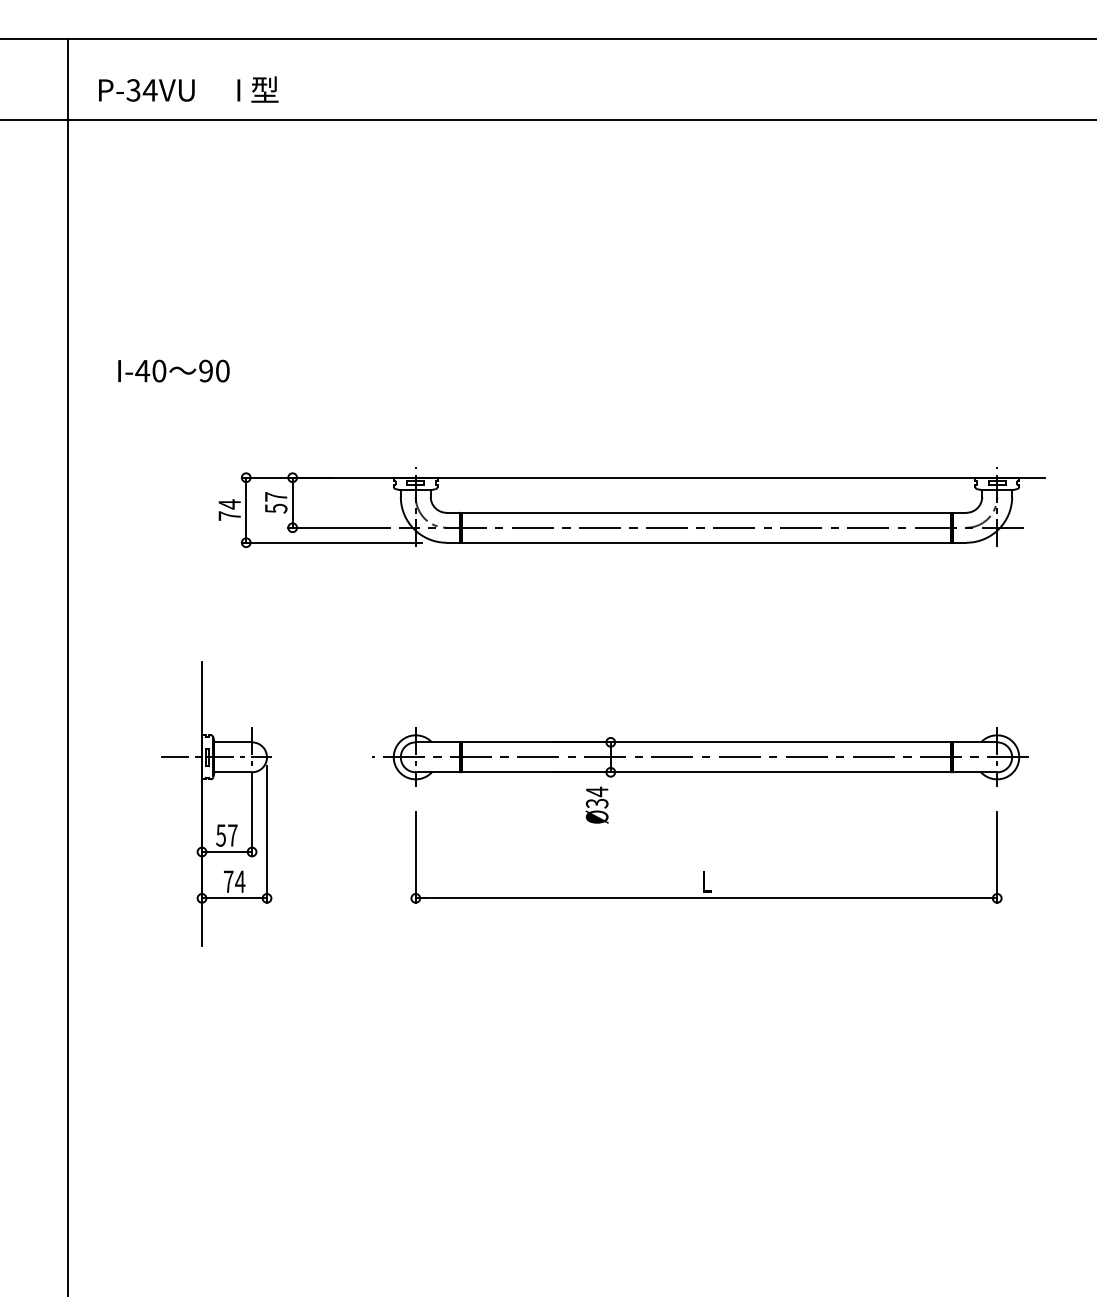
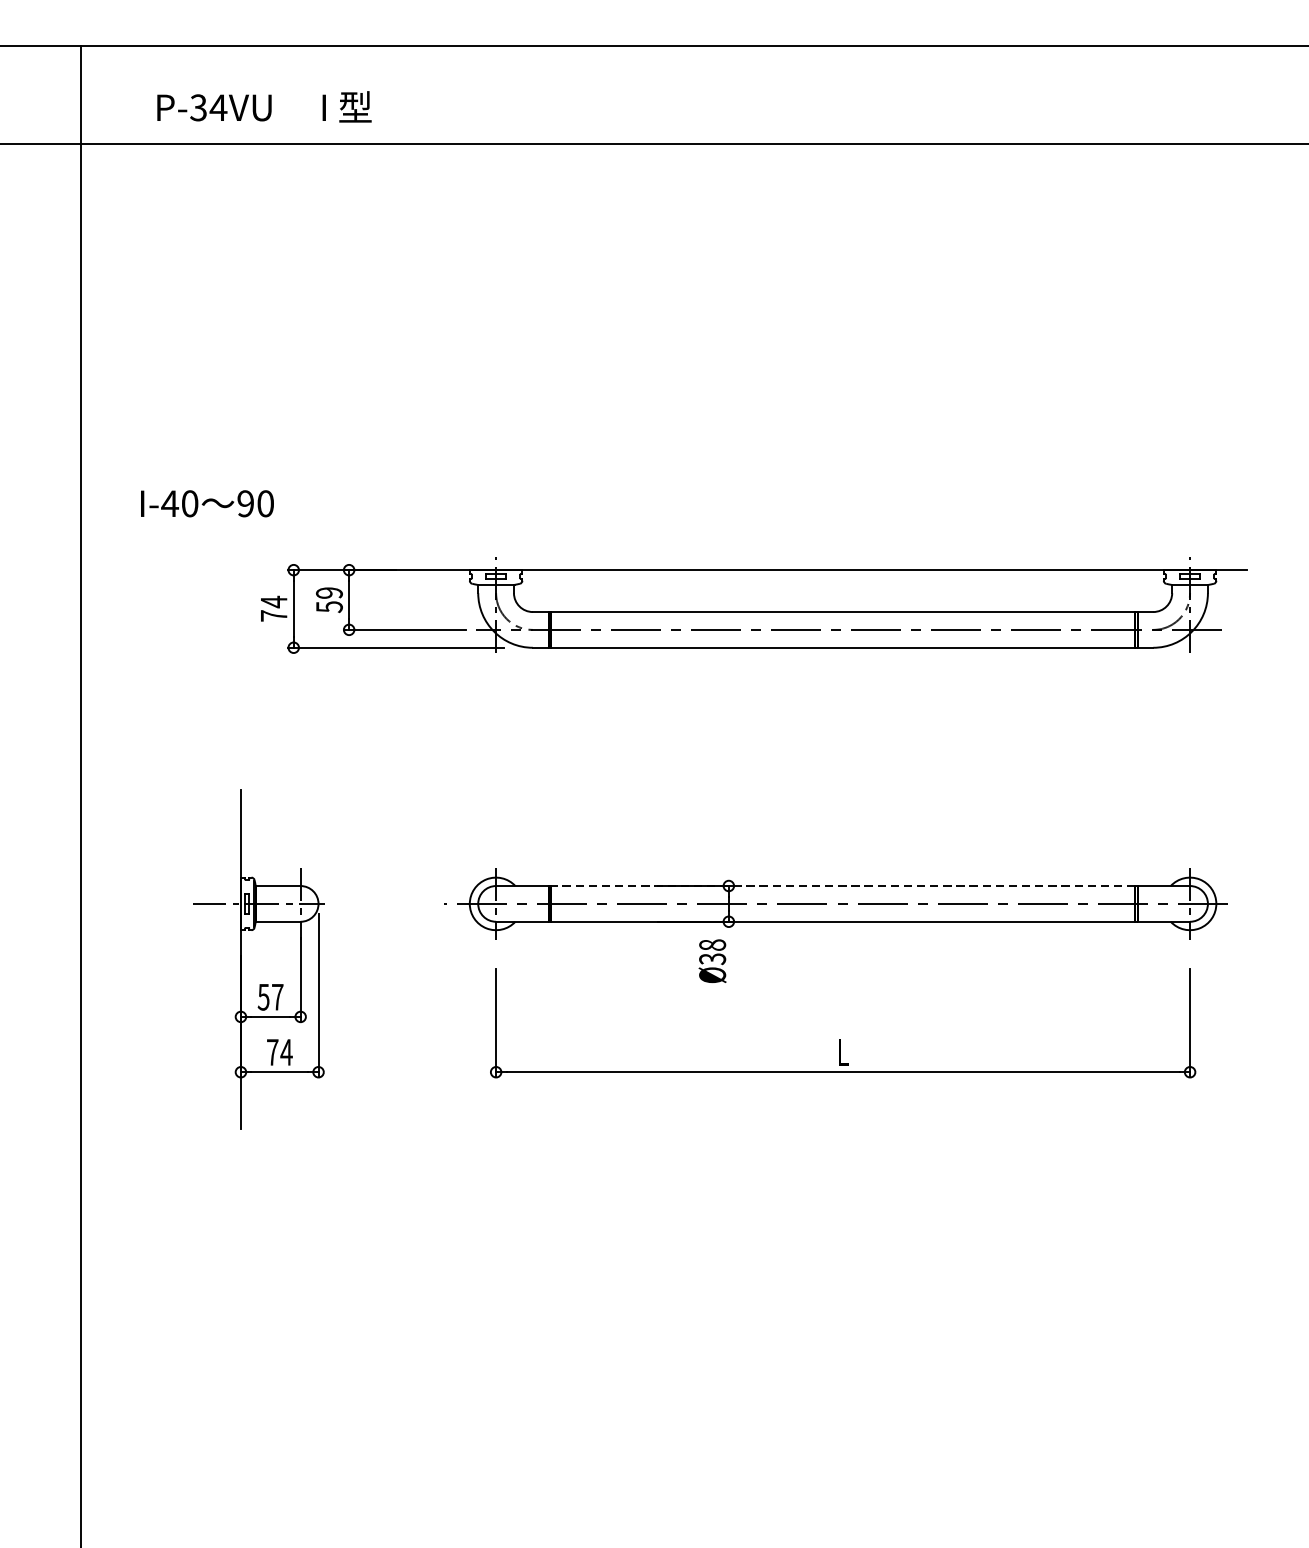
text: (188, 89) -> (264, 106), moved
text: (173, 370) -> (206, 503), moved
text: (275, 496) -> (328, 592), 57 -> 59
line: (706, 742) -> (843, 886), solid -> dashed
text: (596, 791) -> (711, 944), Ø34 -> Ø38

